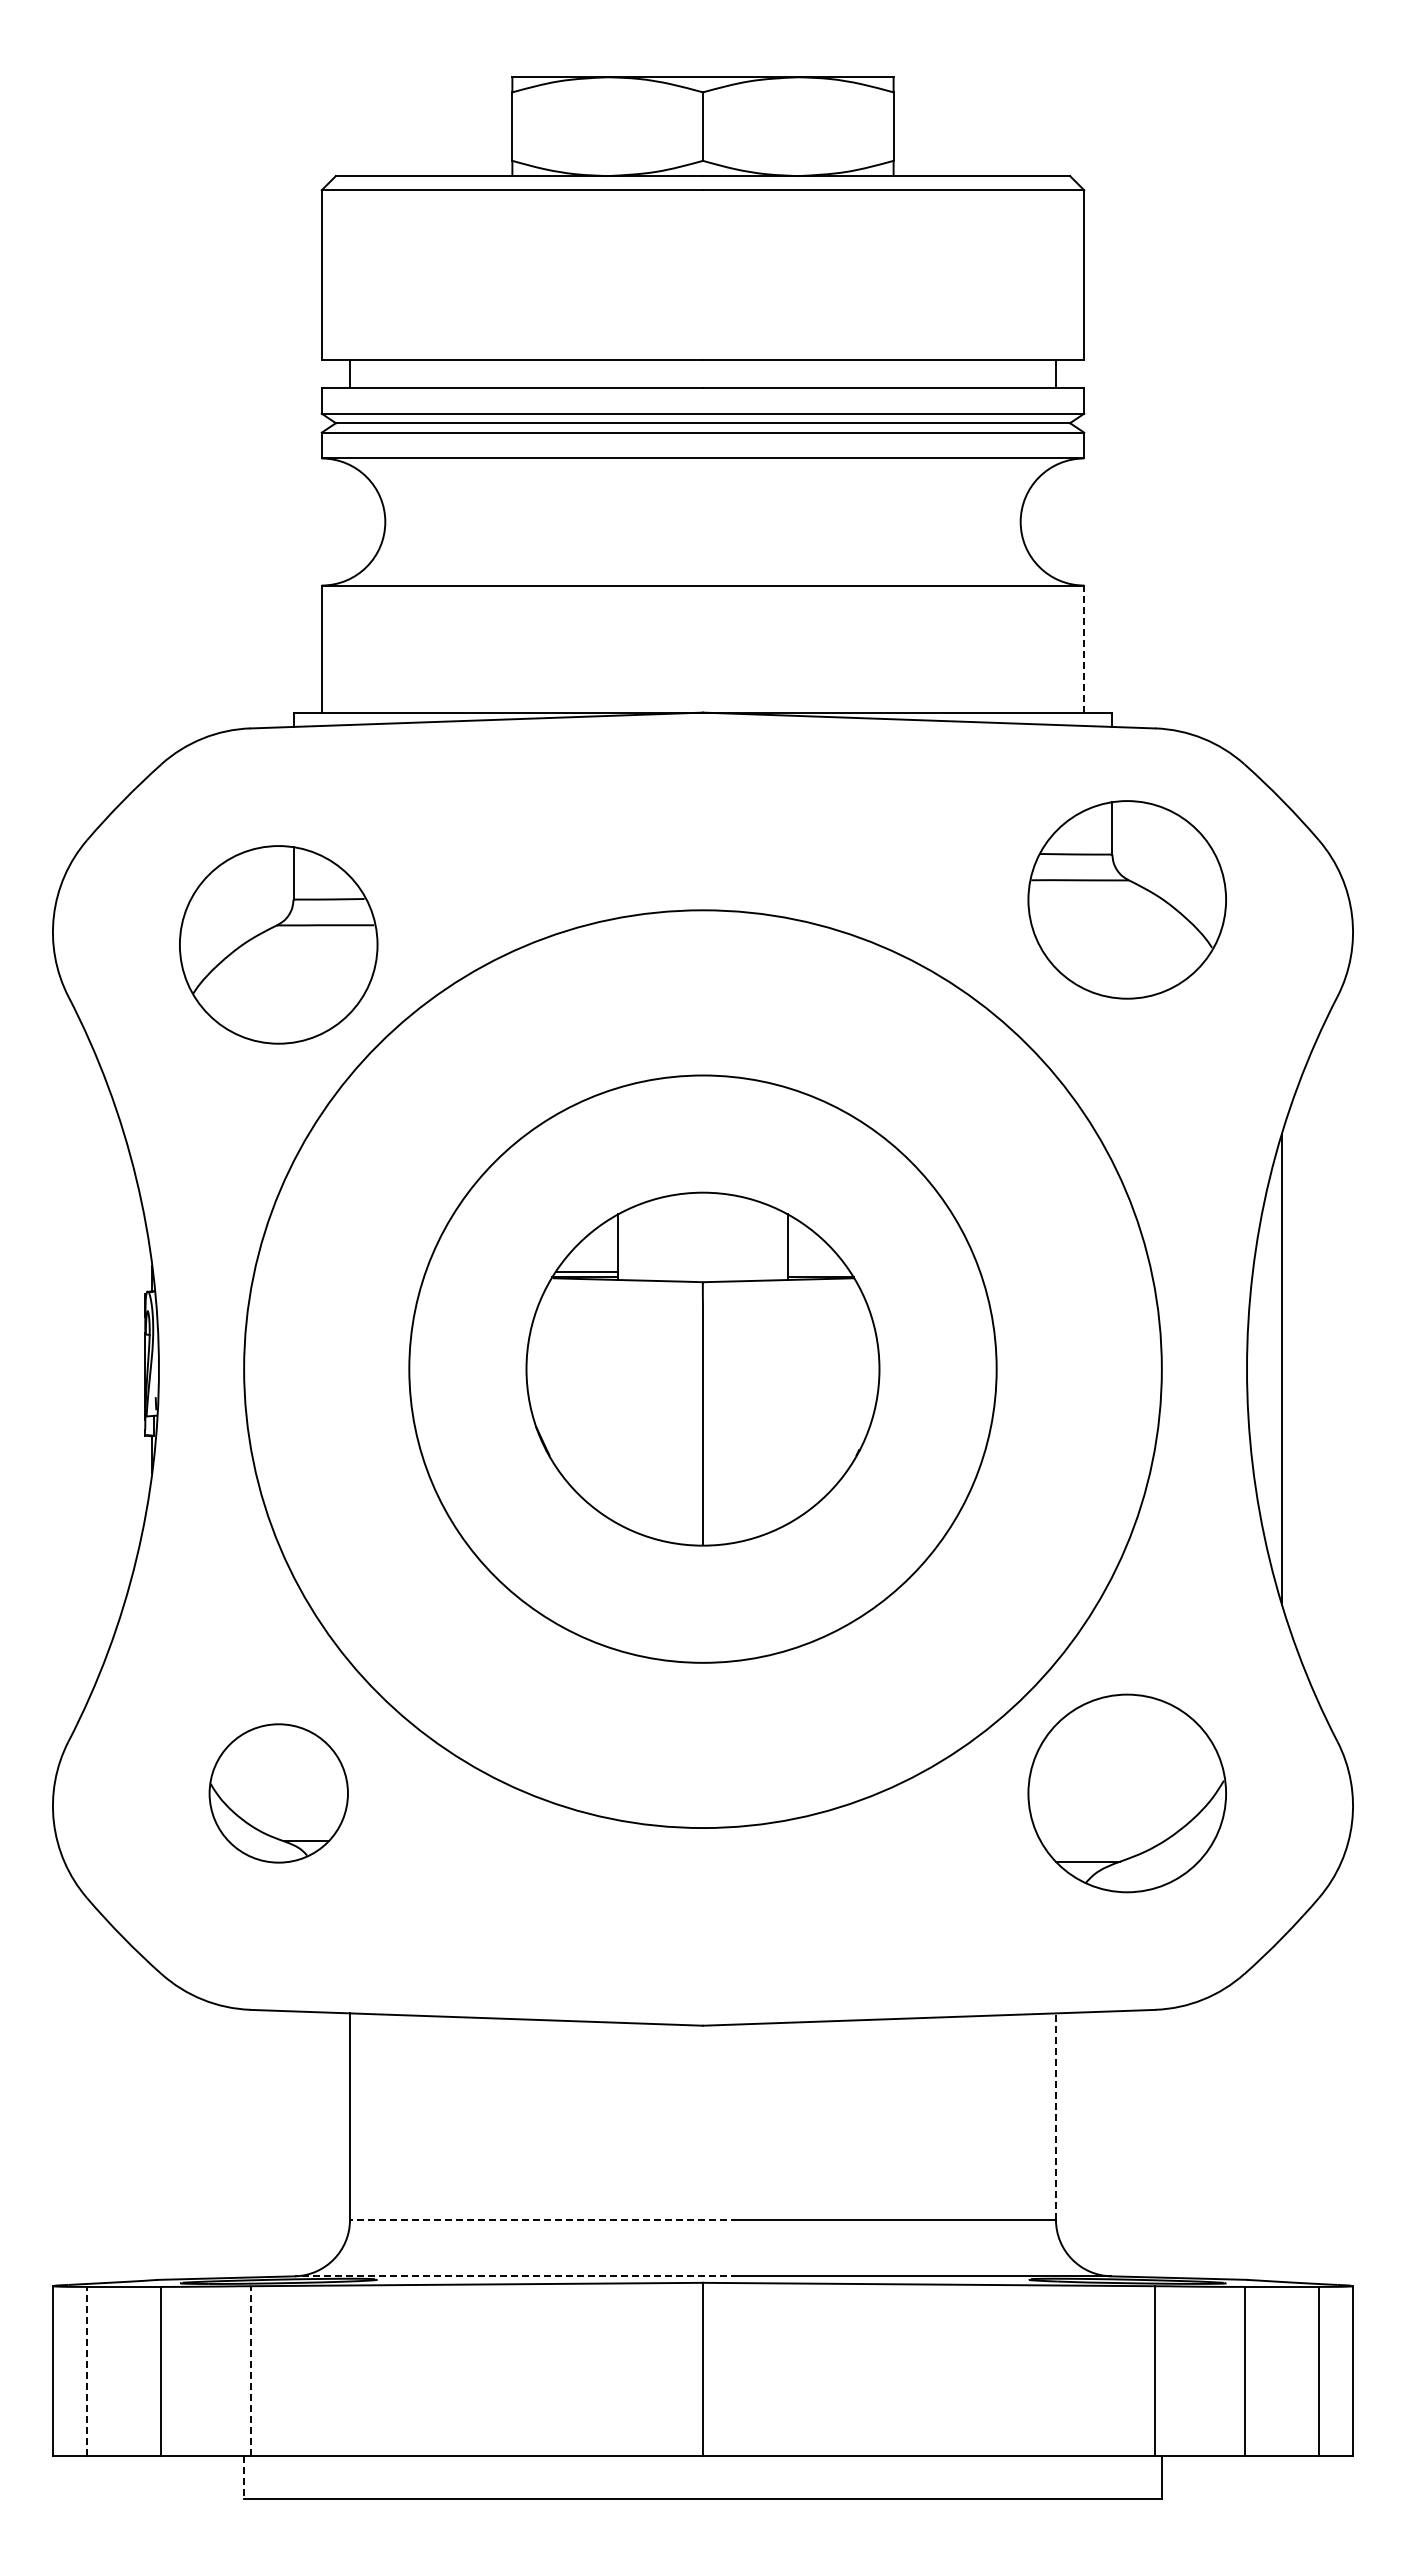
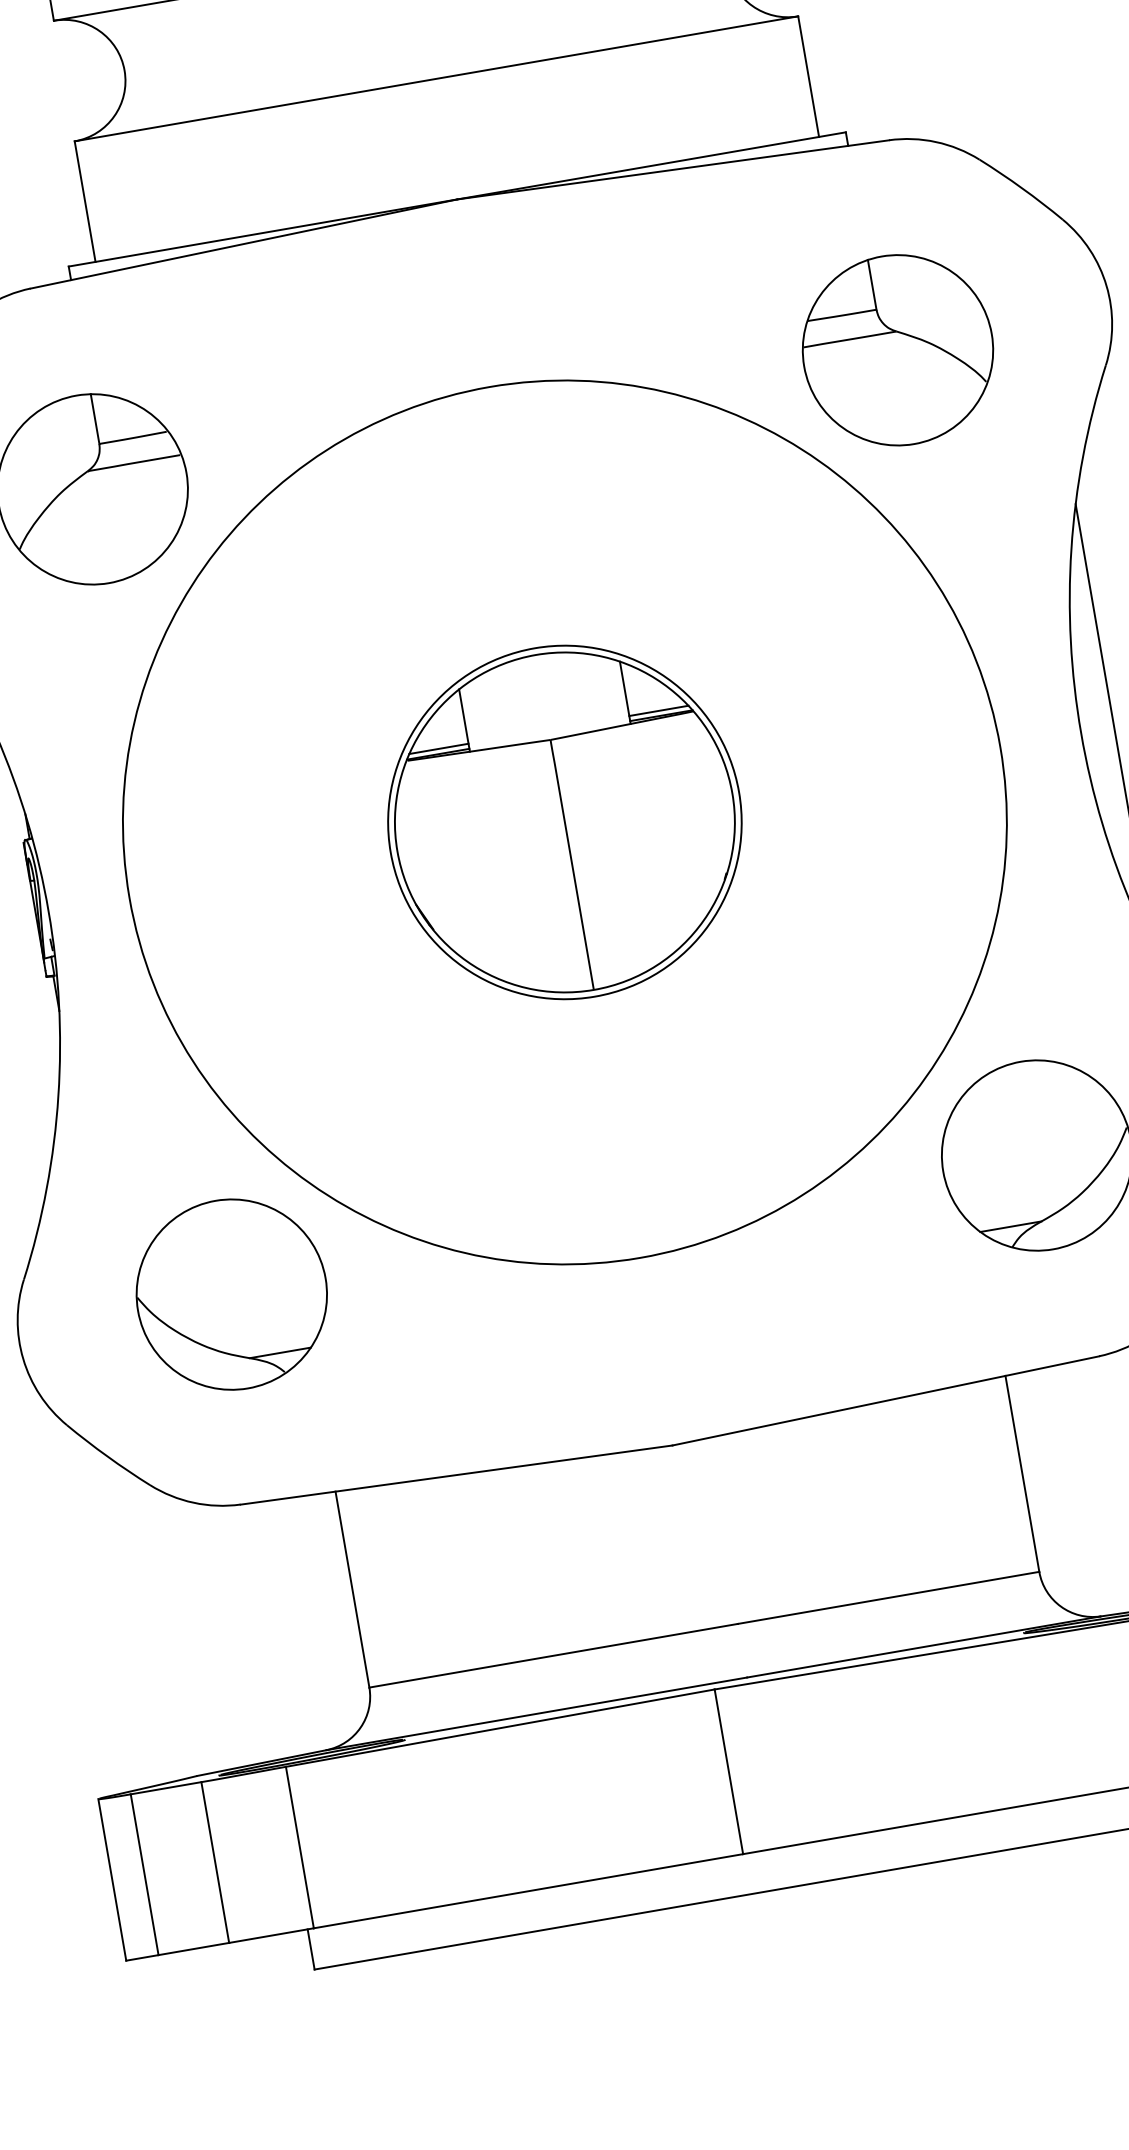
line: (1084, 649) -> (808, 76), dashed -> solid
part: (1126, 899) -> (897, 350), moved
line: (818, 1271) -> (658, 710), added
circle: (702, 1368) -> (564, 821), size x0.62
part: (278, 1793) -> (231, 1294), size x1.43
line: (1055, 2116) -> (1021, 1473), dashed -> solid
line: (543, 2219) -> (552, 1655), dashed -> solid
line: (516, 2276) -> (536, 1714), dashed -> solid
line: (250, 2370) -> (299, 1846), dashed -> solid
line: (86, 2371) -> (144, 1874), dashed -> solid
line: (244, 2478) -> (311, 1950), dashed -> solid

